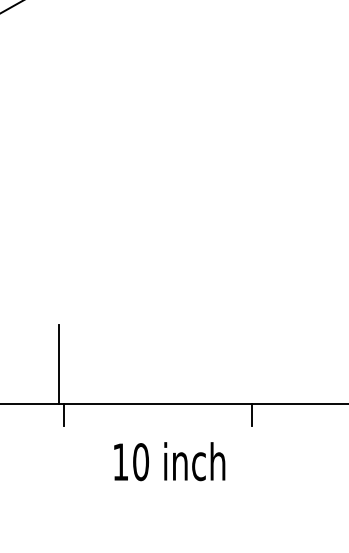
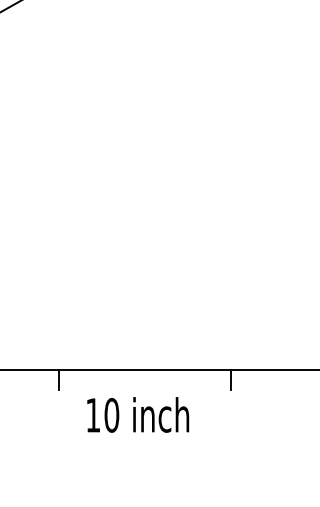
line: (58, 363) -> (53, 333), removed
text: (169, 461) -> (137, 414), moved

